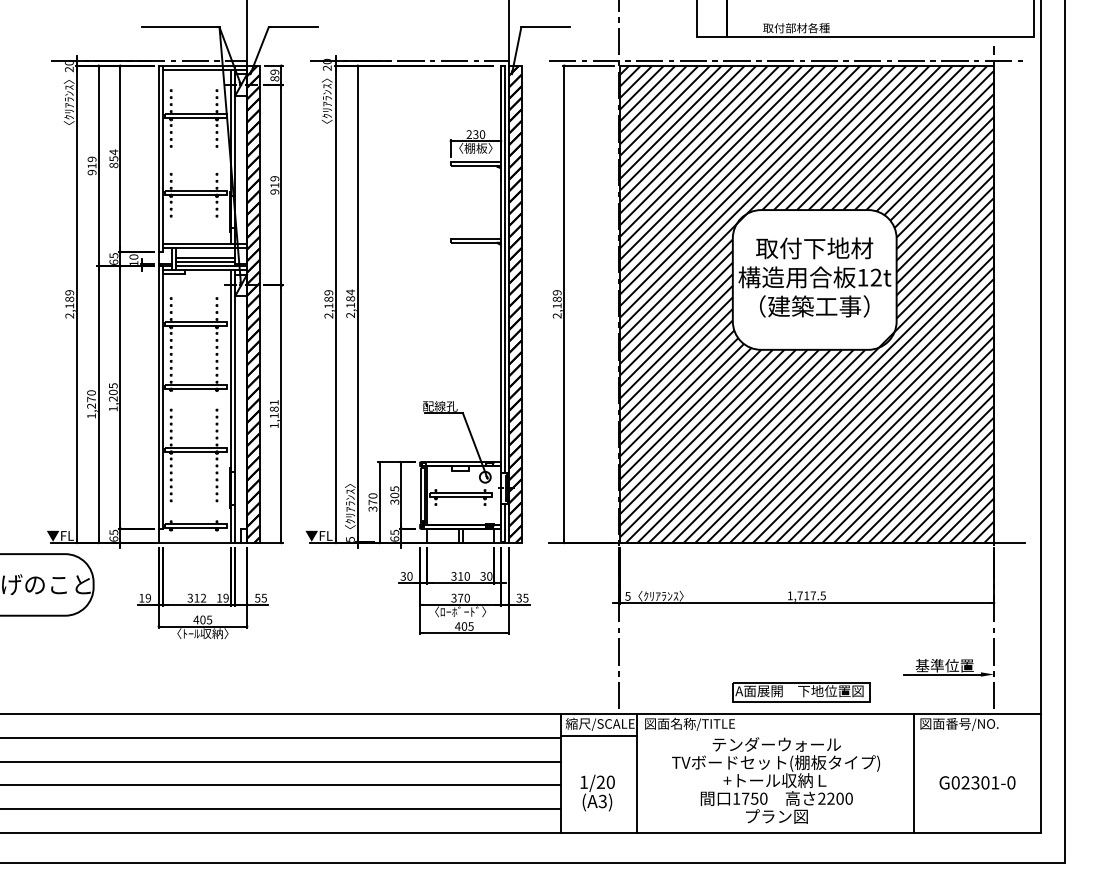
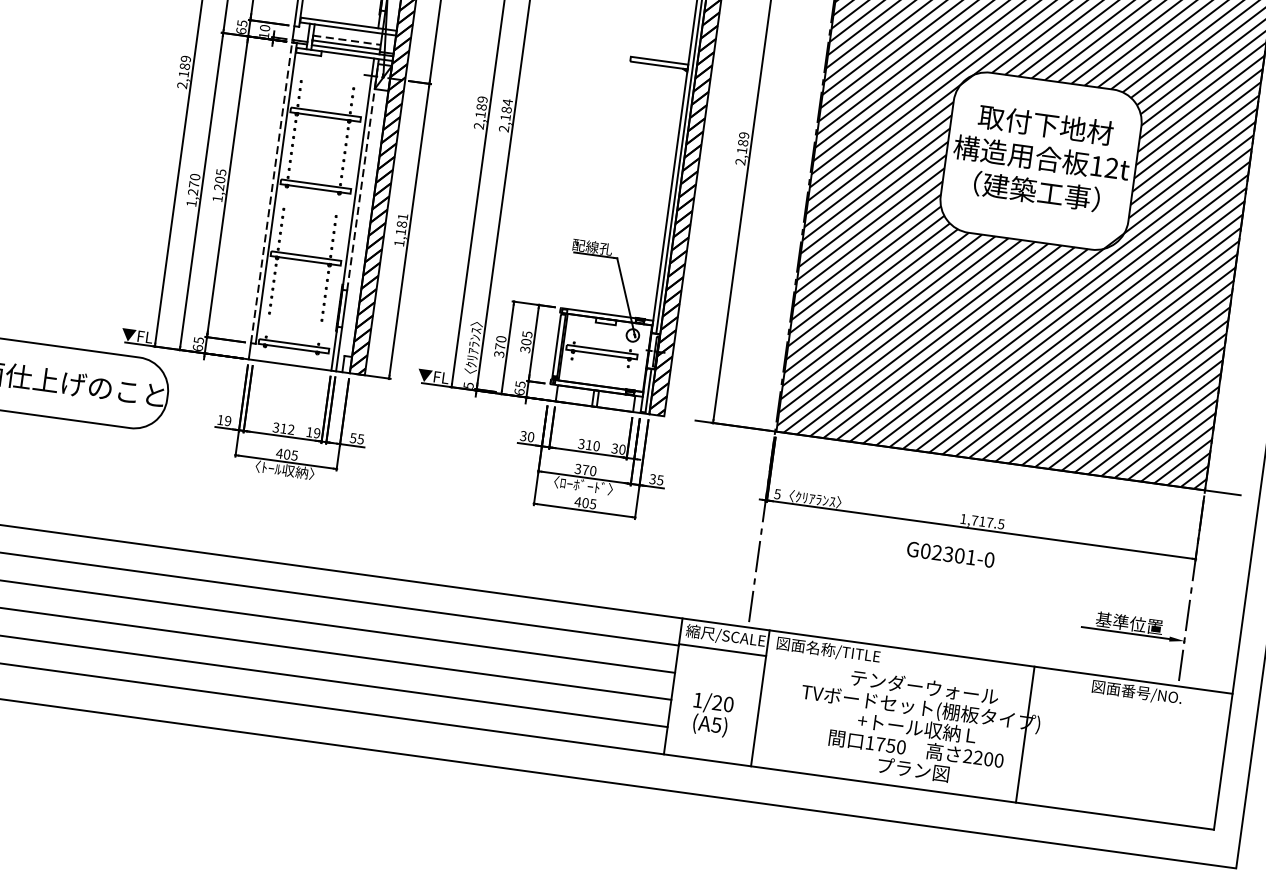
line: (205, 257) -> (346, 39), solid -> dashed
line: (235, 371) -> (363, 175), solid -> dashed
line: (158, 396) -> (271, 191), solid -> dashed
part: (801, 692) -> (961, 631), removed
line: (913, 773) -> (1025, 734), moved
text: (977, 782) -> (950, 554), moved
text: (602, 800) -> (716, 723), (A3) -> (A5)

